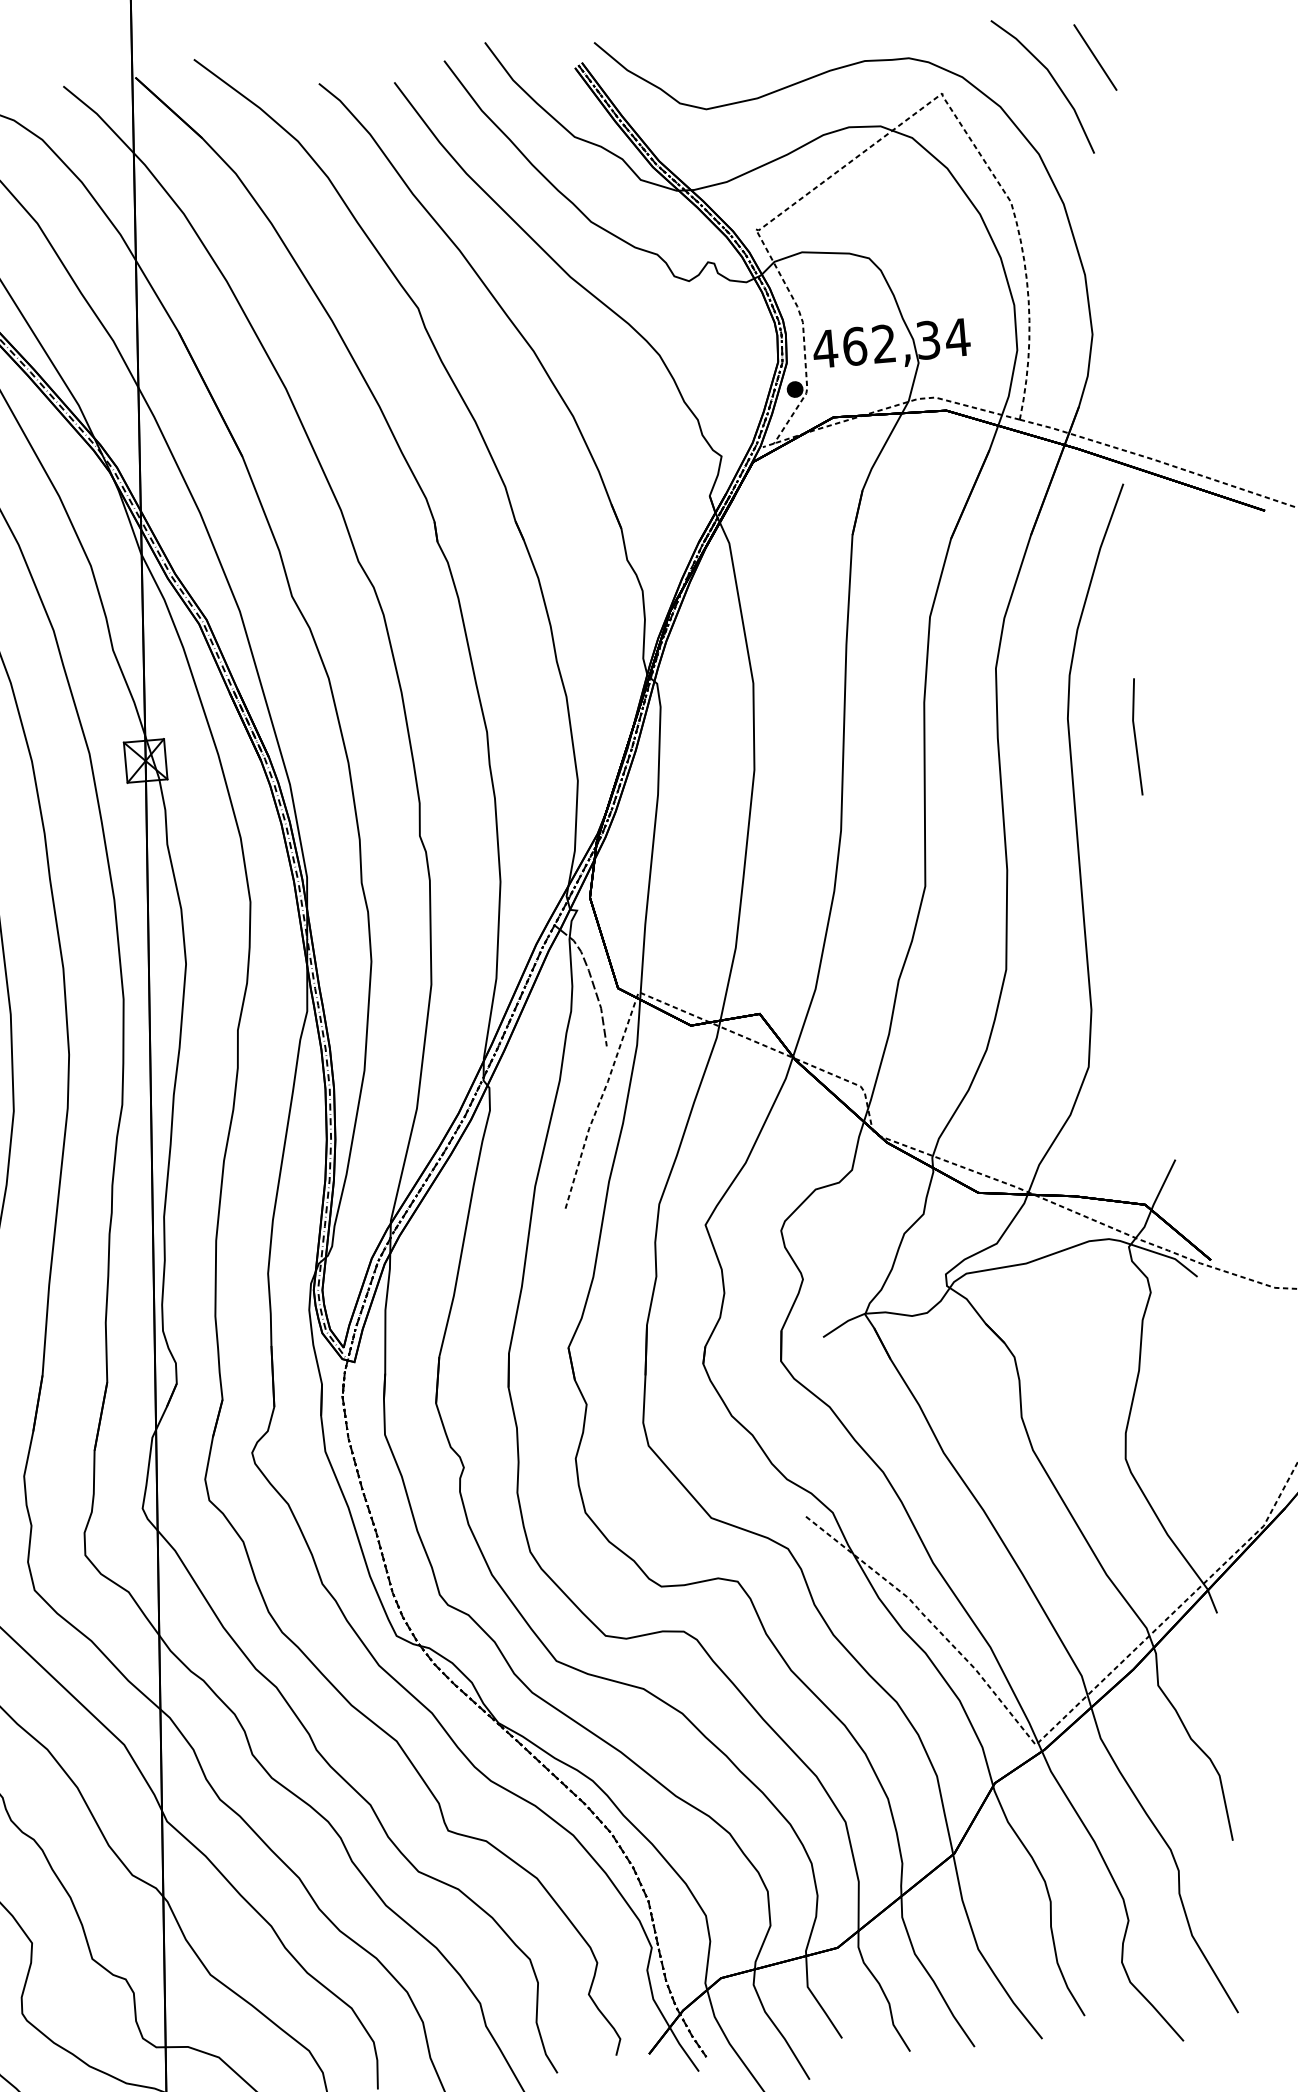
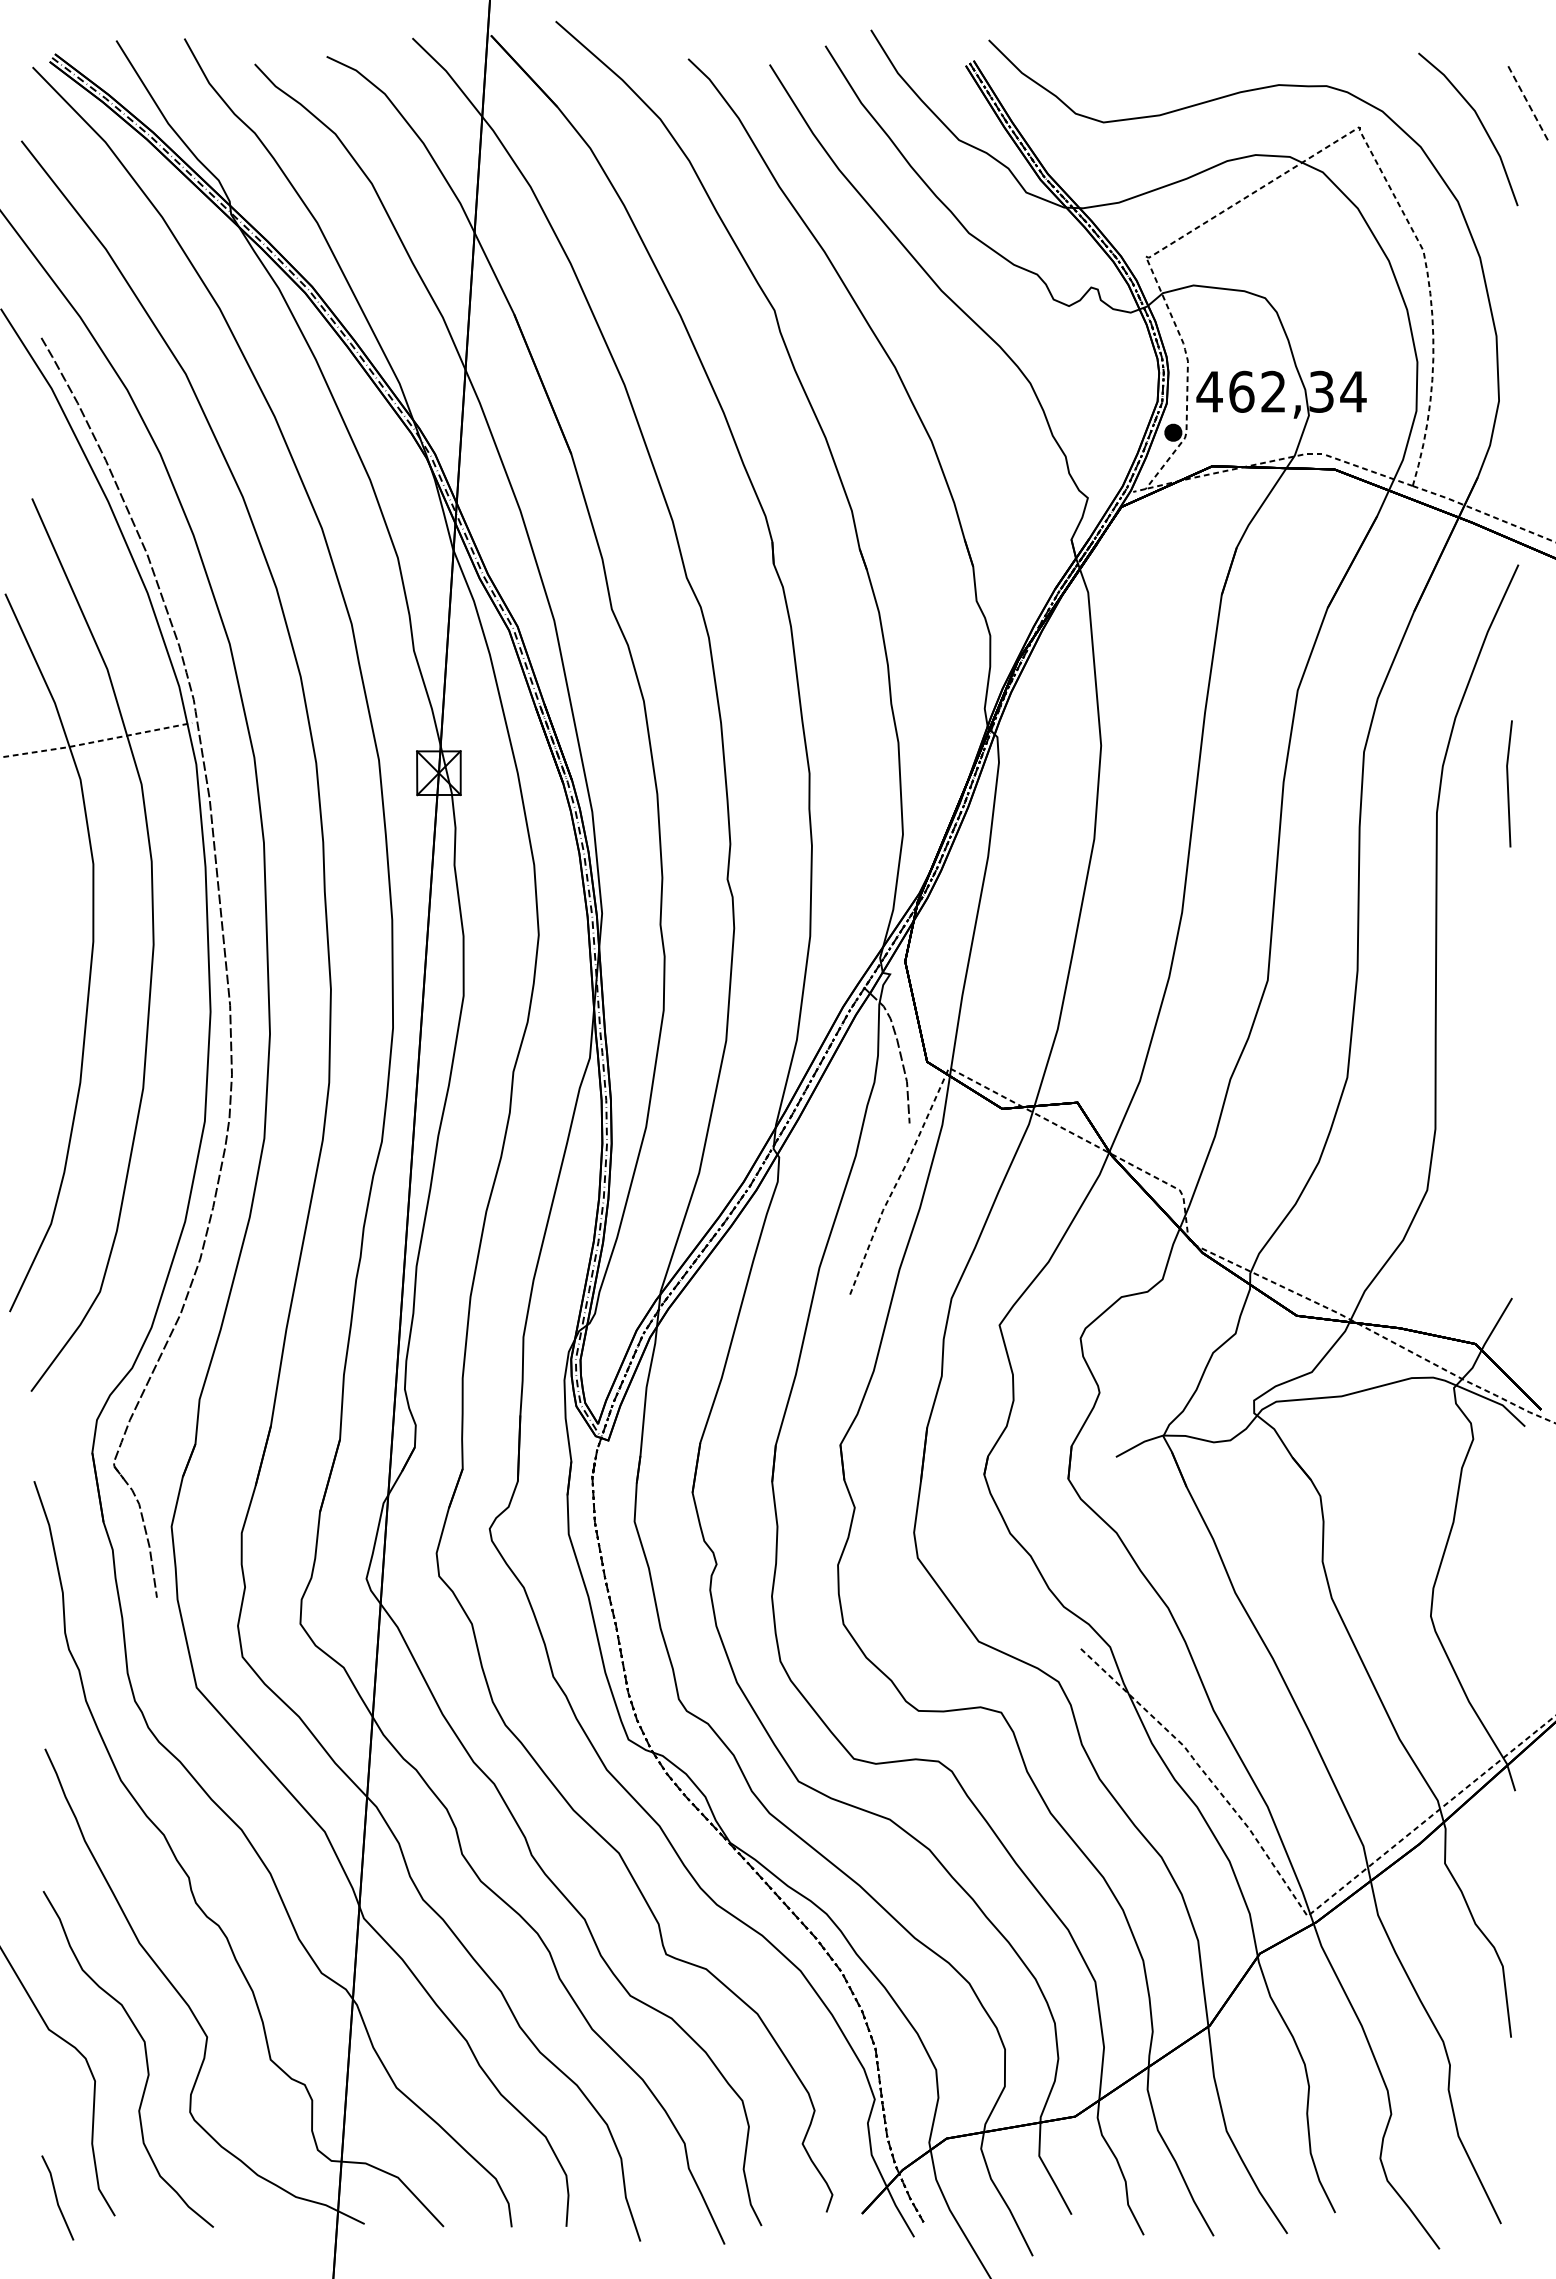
line: (1095, 57) -> (1527, 102), solid -> dashed
line: (1135, 736) -> (1508, 783), moved

